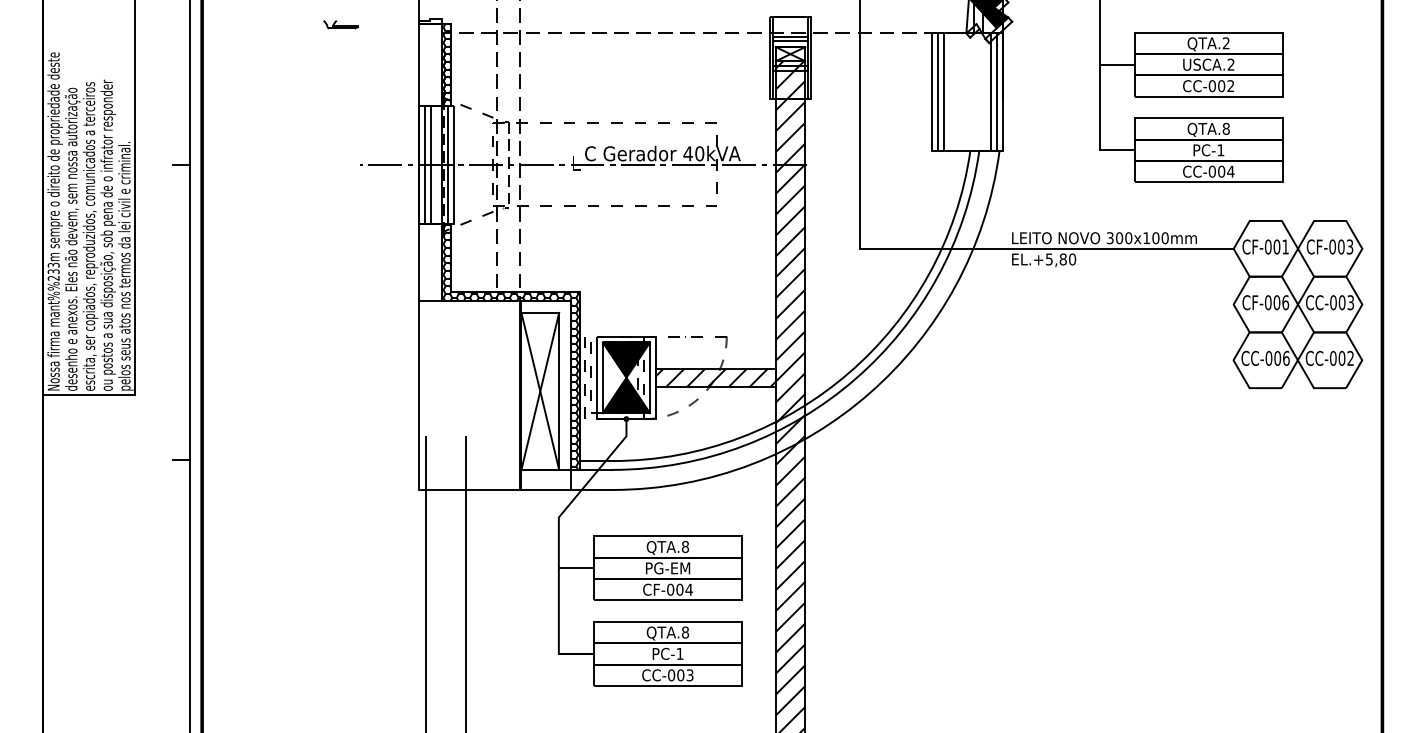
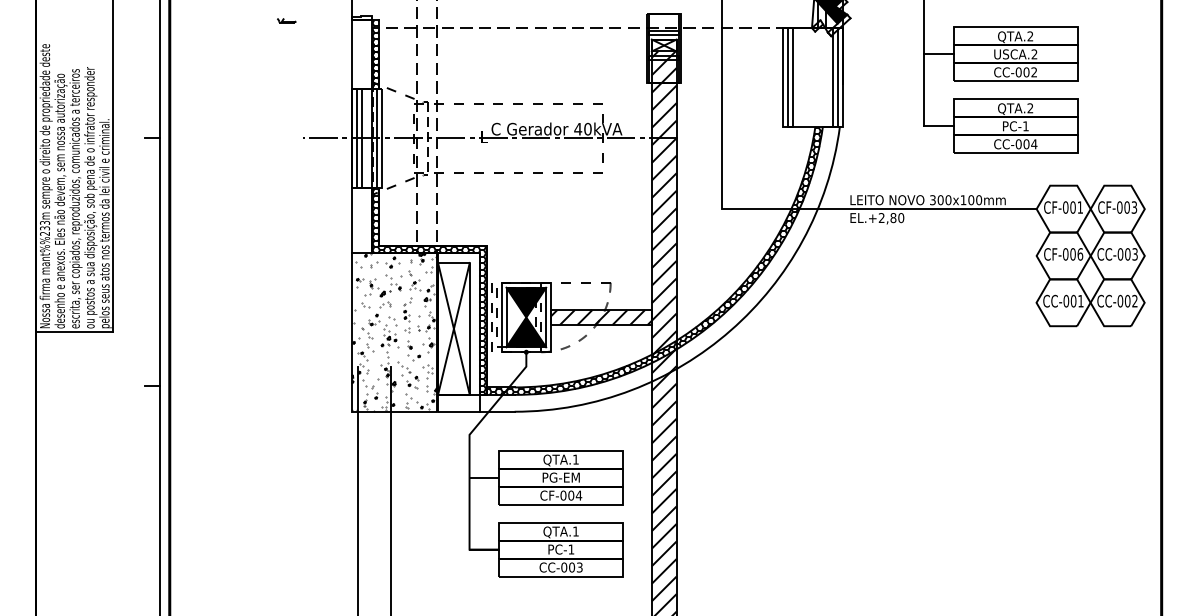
part: (340, 24) -> (286, 20), size x0.62
text: (1225, 128) -> (1029, 107), QTA.8 -> QTA.2
text: (1049, 259) -> (881, 218), EL.+5,80 -> EL.+2,80
hatch: (778, 310) -> (654, 260), added
text: (1286, 357) -> (1081, 300), CC-006 -> CC-001
hatch: (469, 395) -> (394, 332), added
text: (685, 547) -> (575, 460), QTA.8 -> QTA.1
text: (685, 632) -> (575, 531), QTA.8 -> QTA.1

